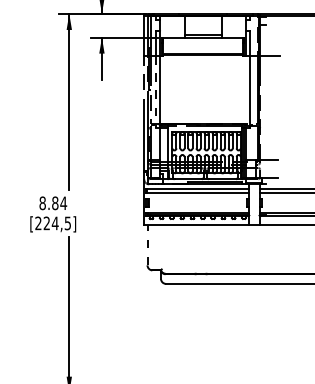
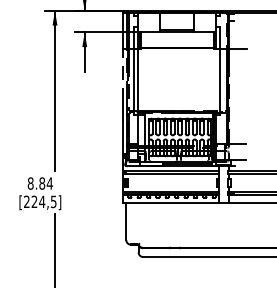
line: (155, 91) -> (133, 81), dashed -> solid
line: (147, 244) -> (126, 221), dashed -> solid

